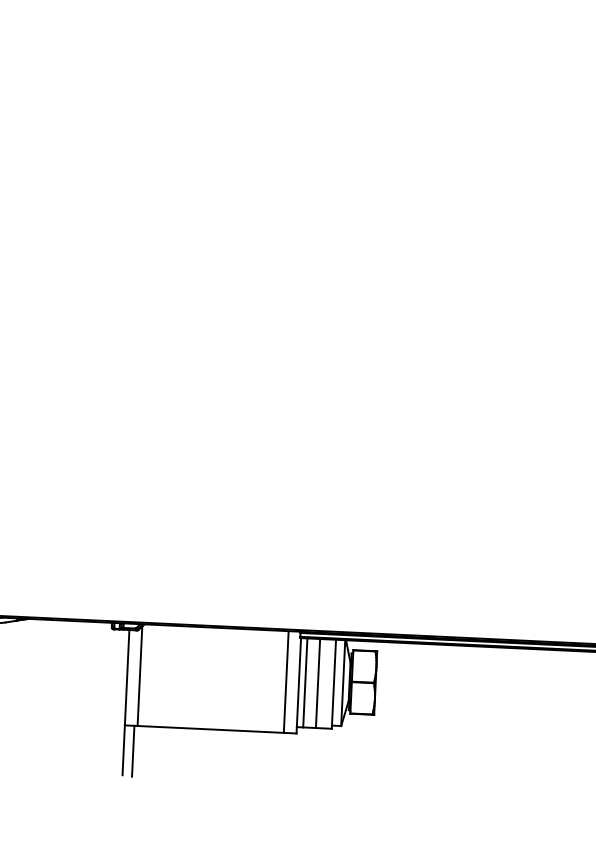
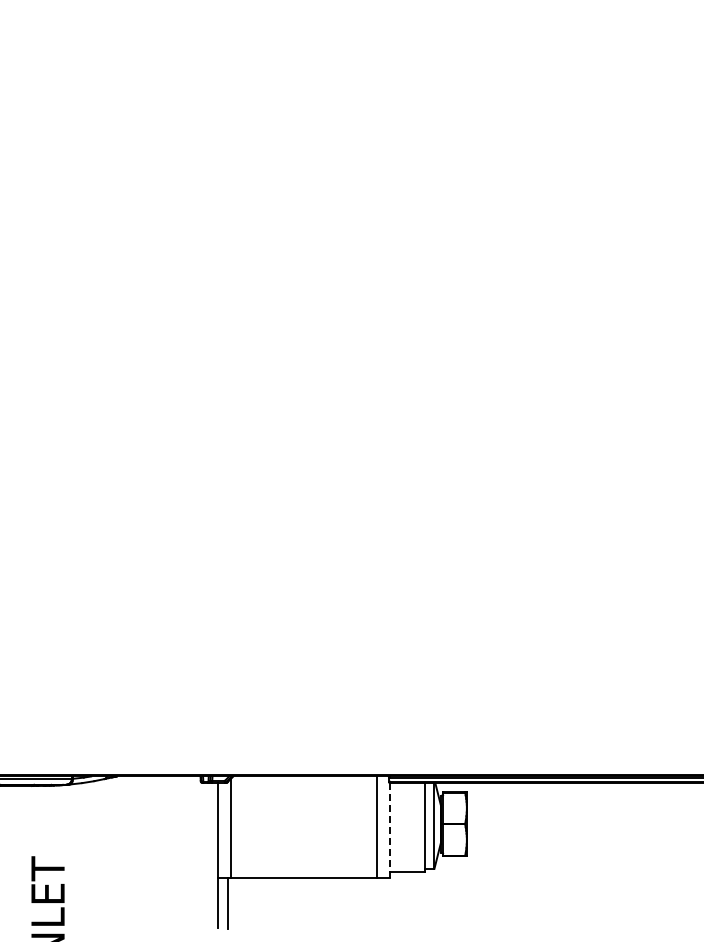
line: (305, 682) -> (396, 826), removed
line: (318, 682) -> (409, 826), removed
line: (299, 685) -> (390, 830), solid -> dashed

